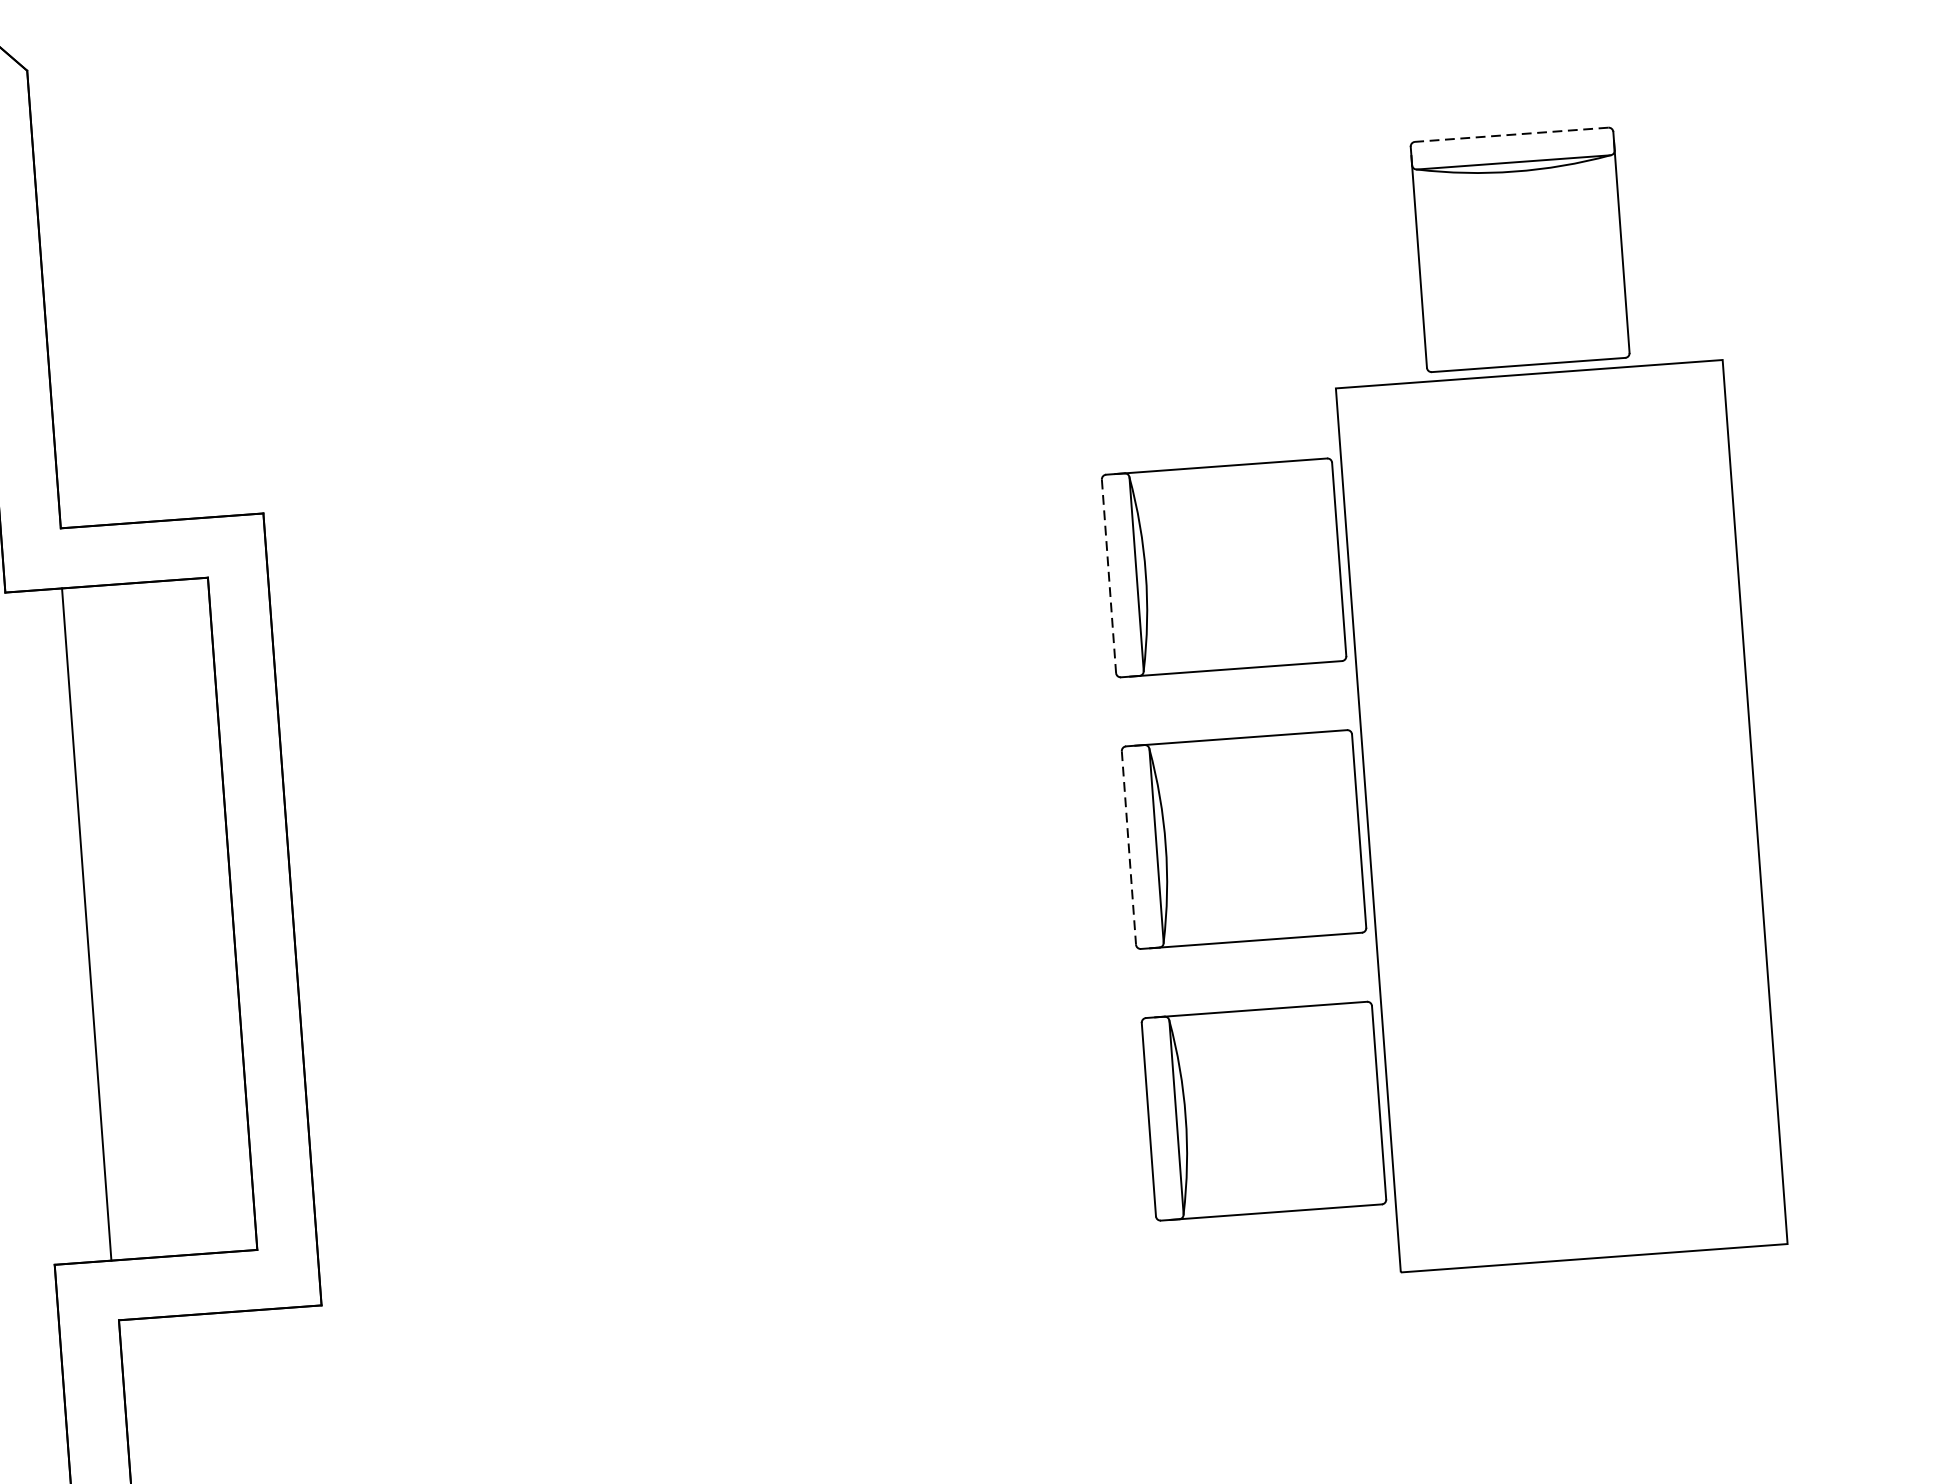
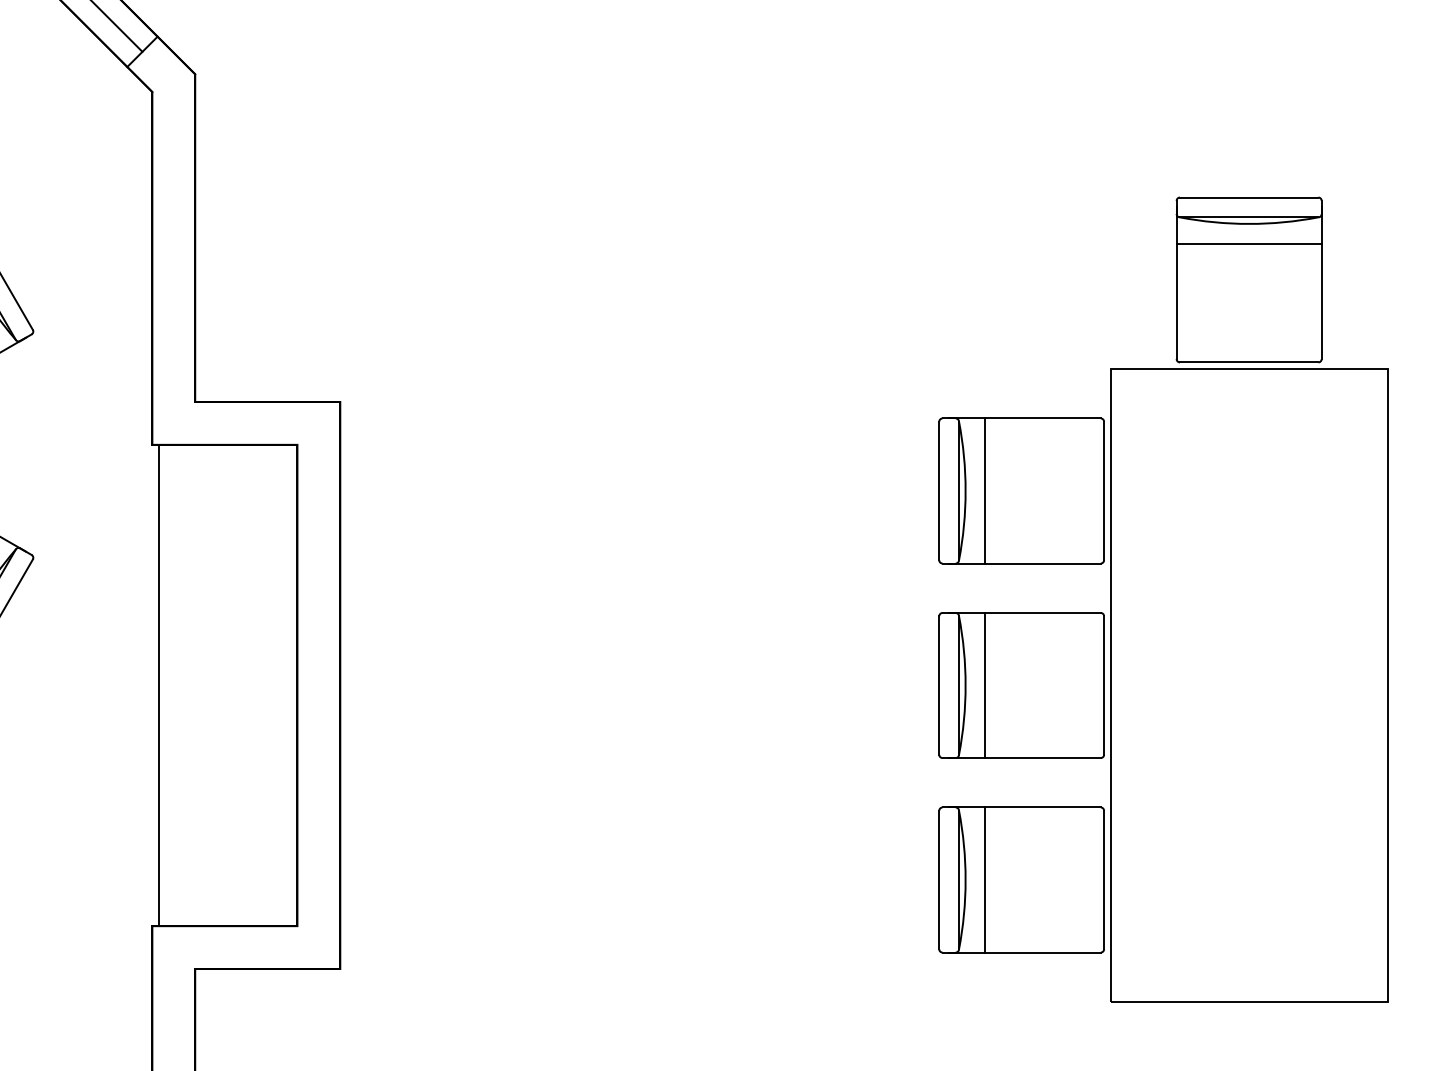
line: (1510, 134) -> (1248, 197), dashed -> solid
line: (1515, 199) -> (1248, 243), added
line: (1173, 570) -> (985, 490), added
line: (1109, 577) -> (939, 491), dashed -> solid
line: (1193, 843) -> (985, 685), added
line: (1129, 849) -> (939, 686), dashed -> solid
line: (86, 924) -> (158, 685), moved
line: (1213, 1114) -> (985, 879), added

